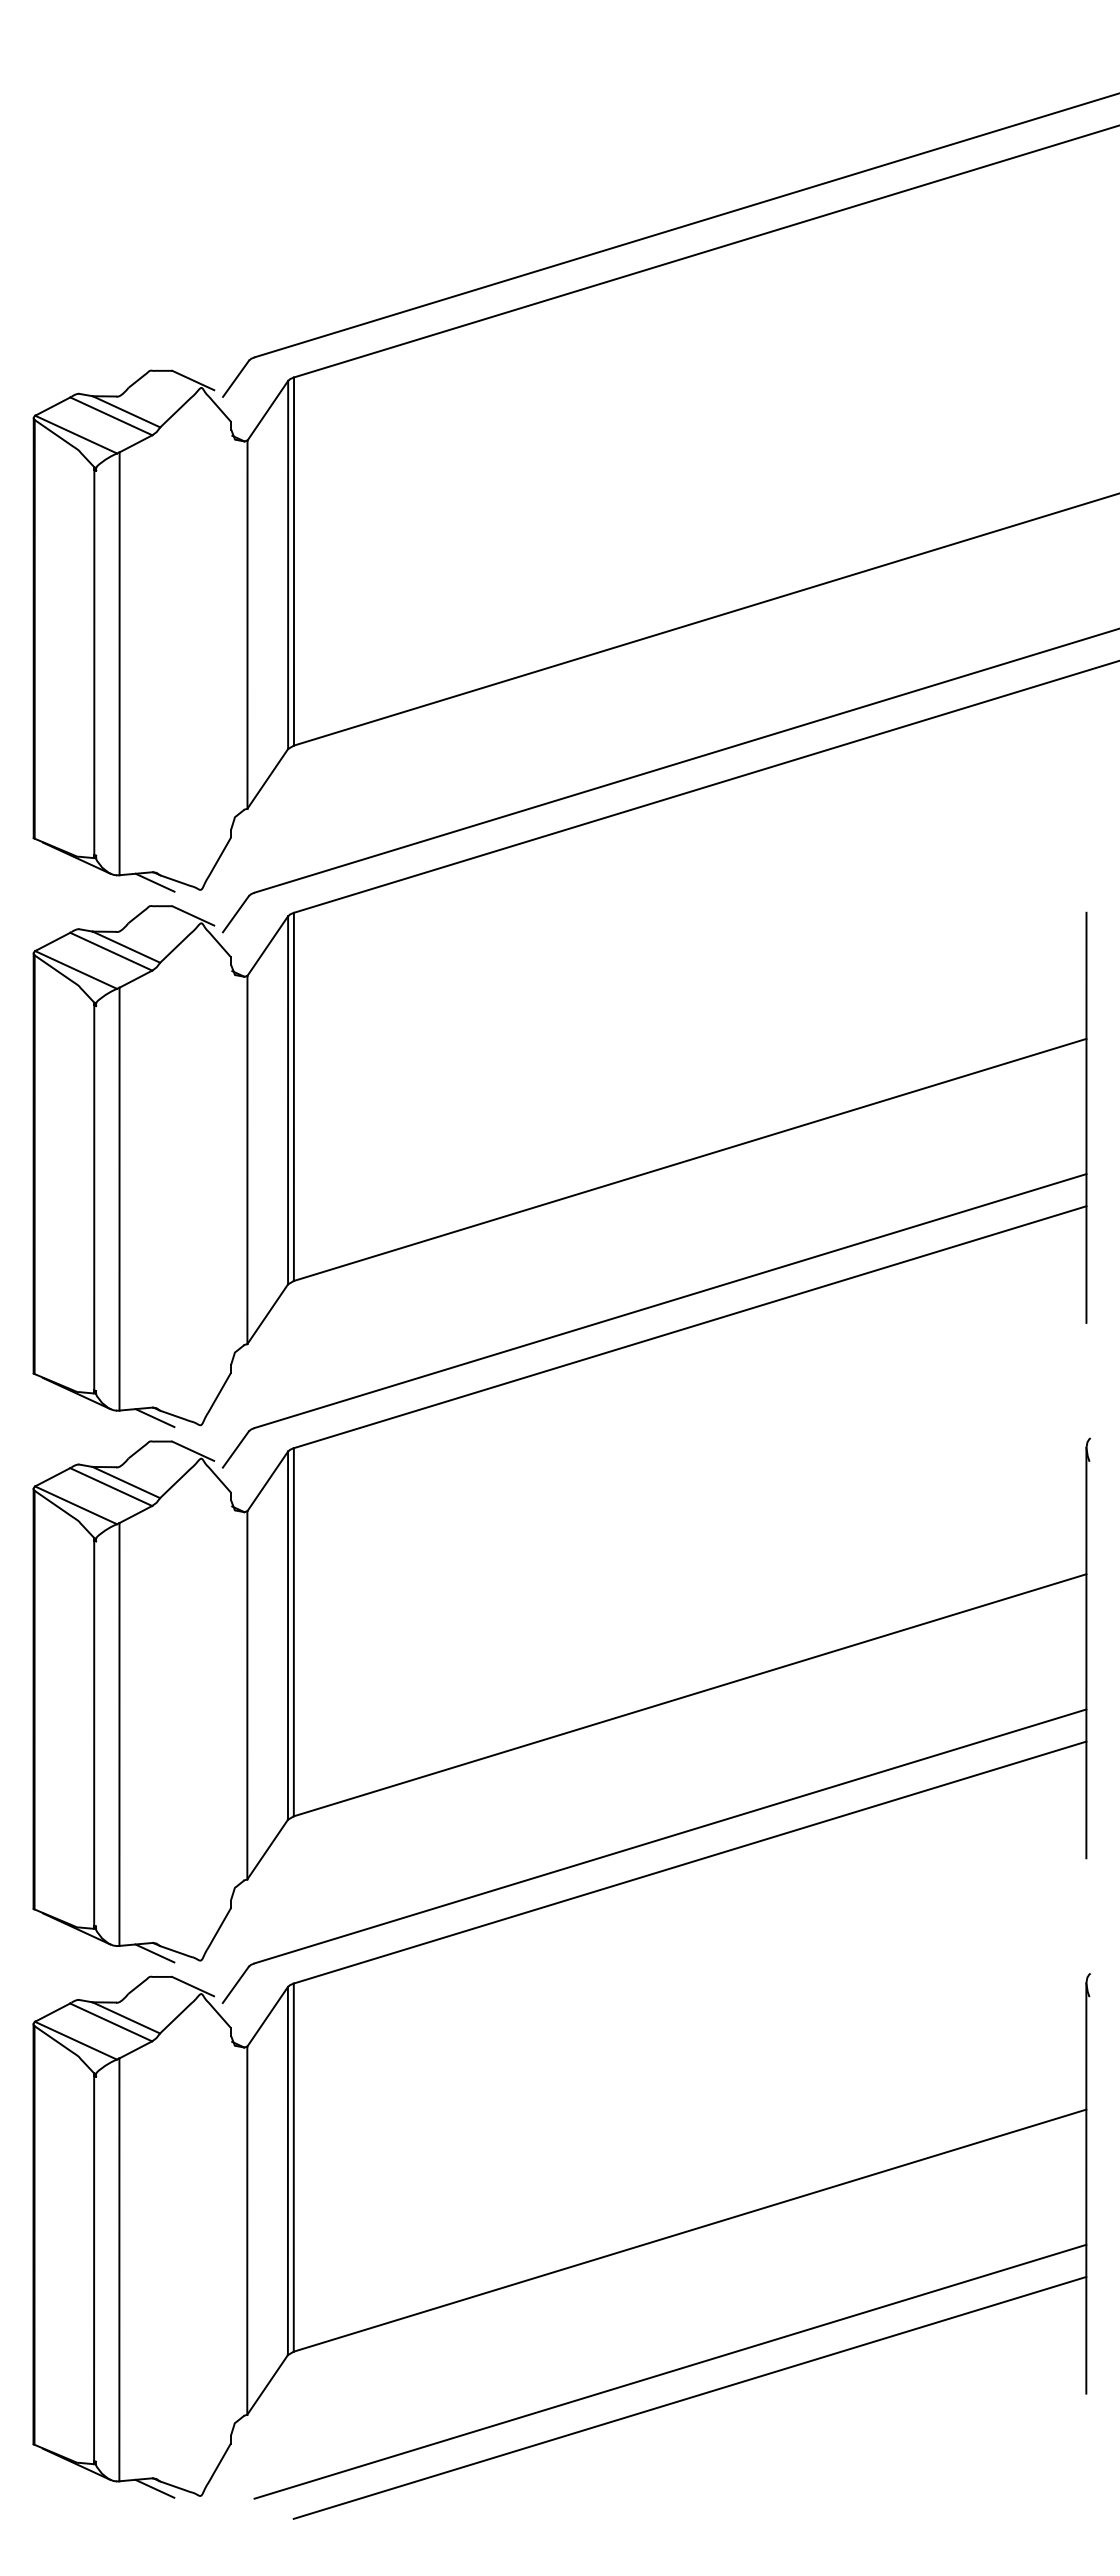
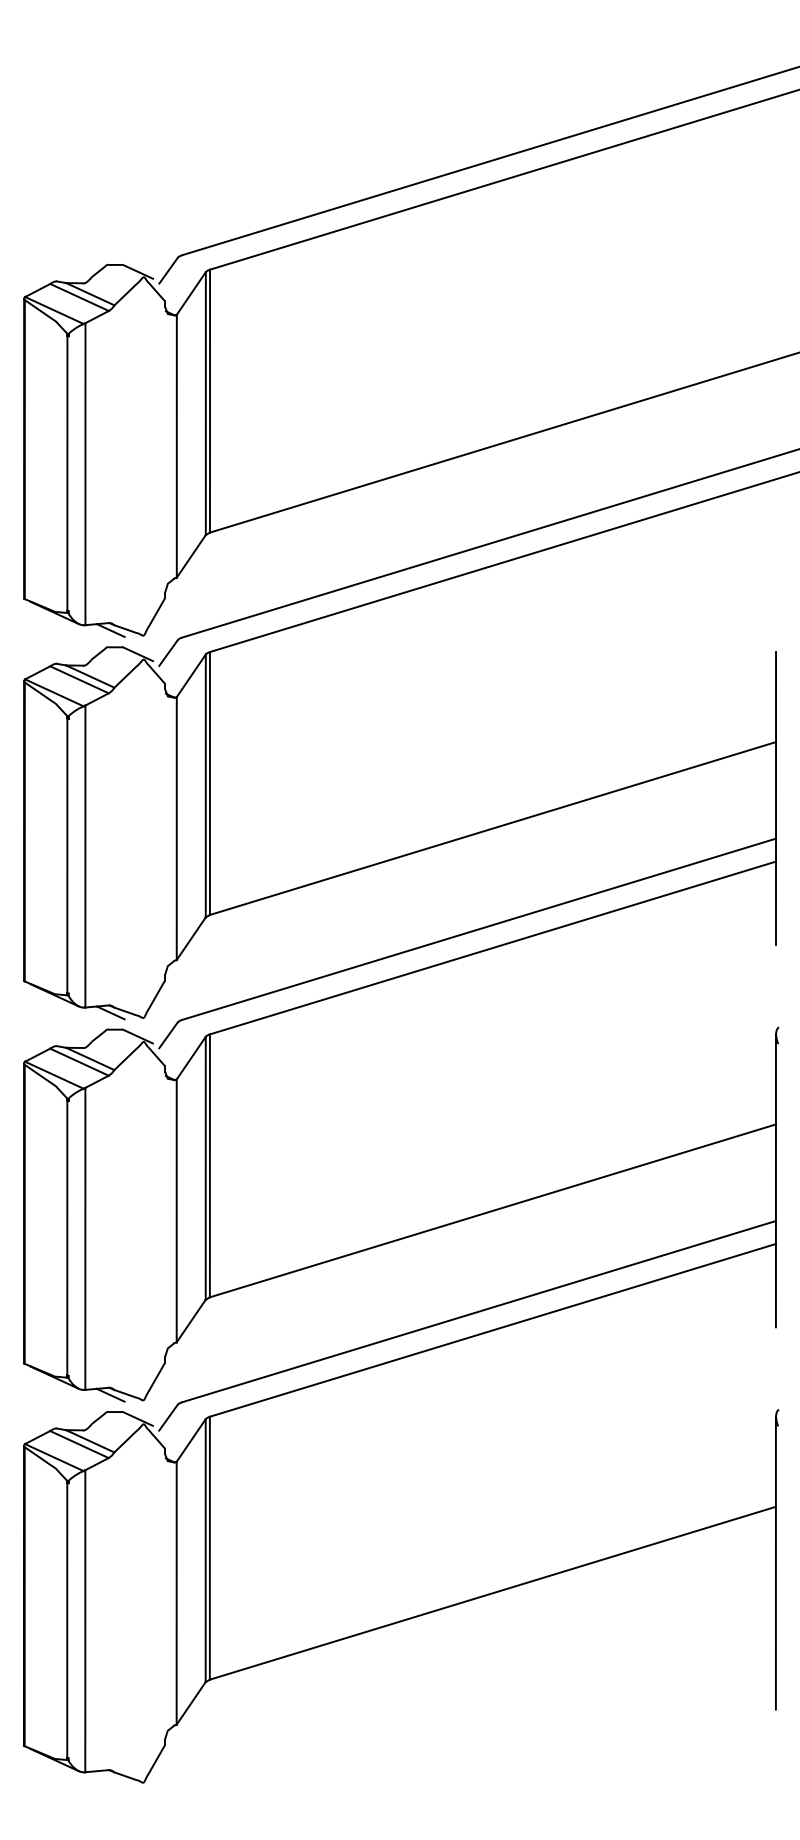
line: (670, 2371) -> (478, 1693), removed
line: (689, 2397) -> (492, 1712), removed
line: (154, 2488) -> (110, 1777), removed

